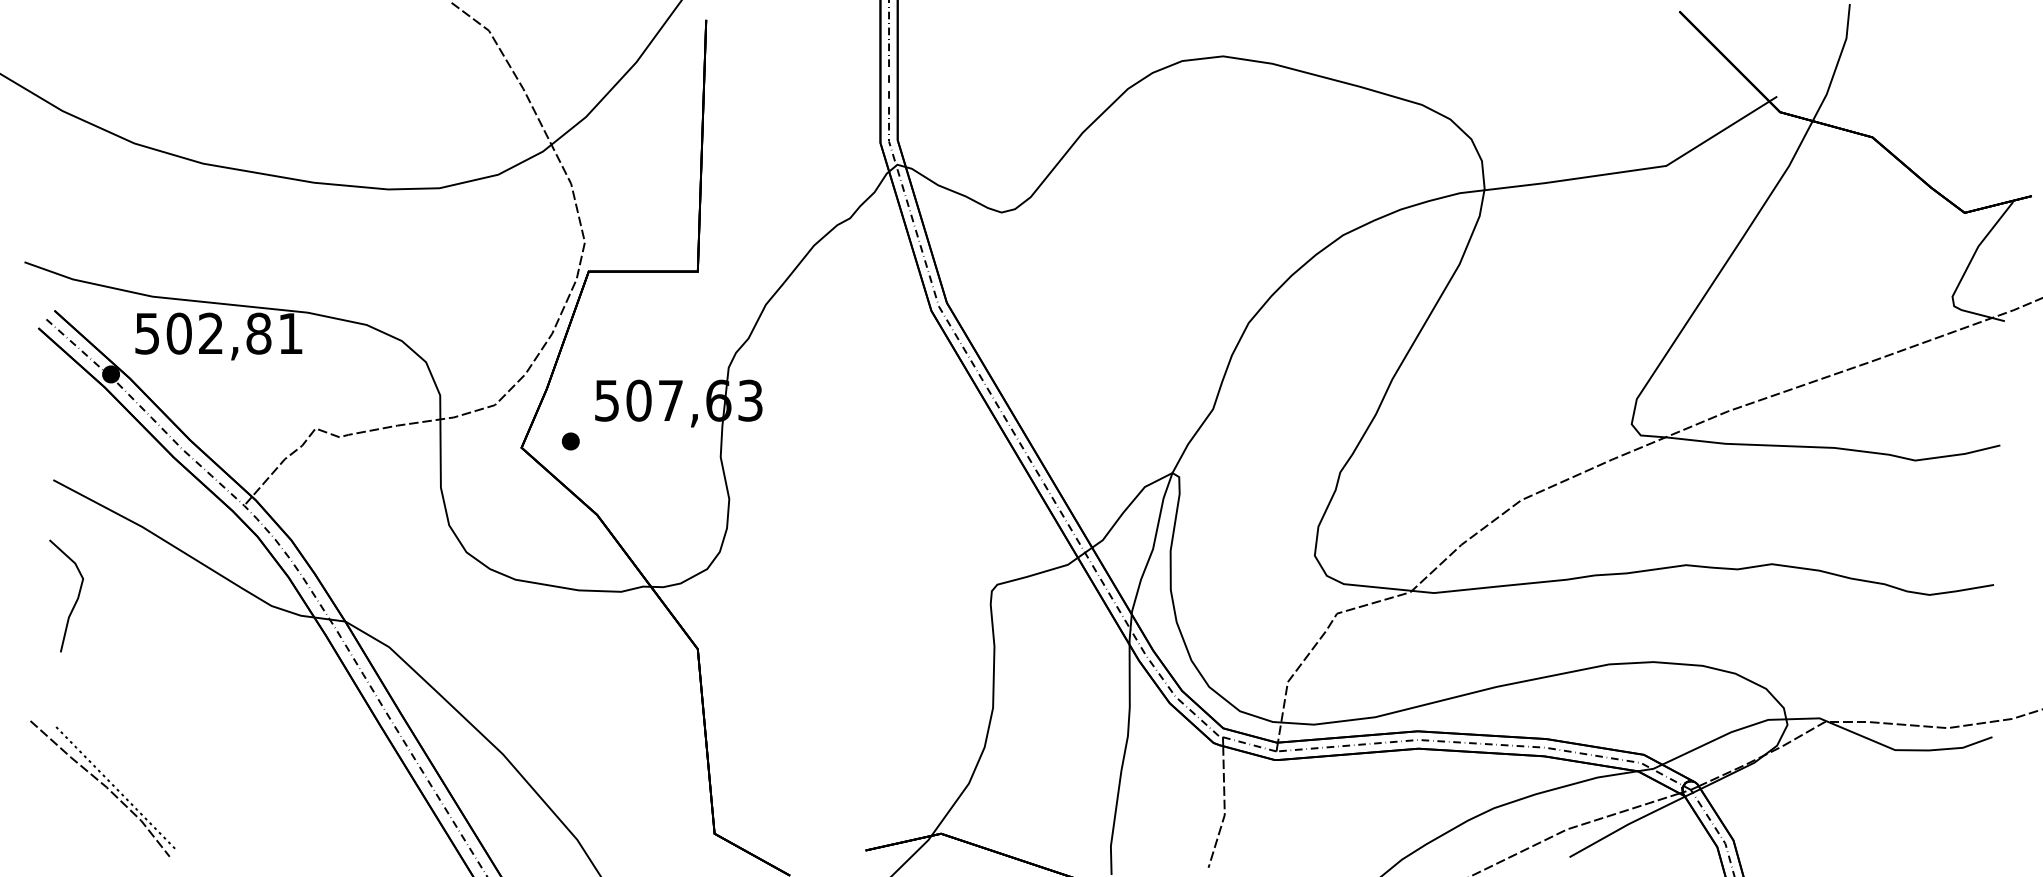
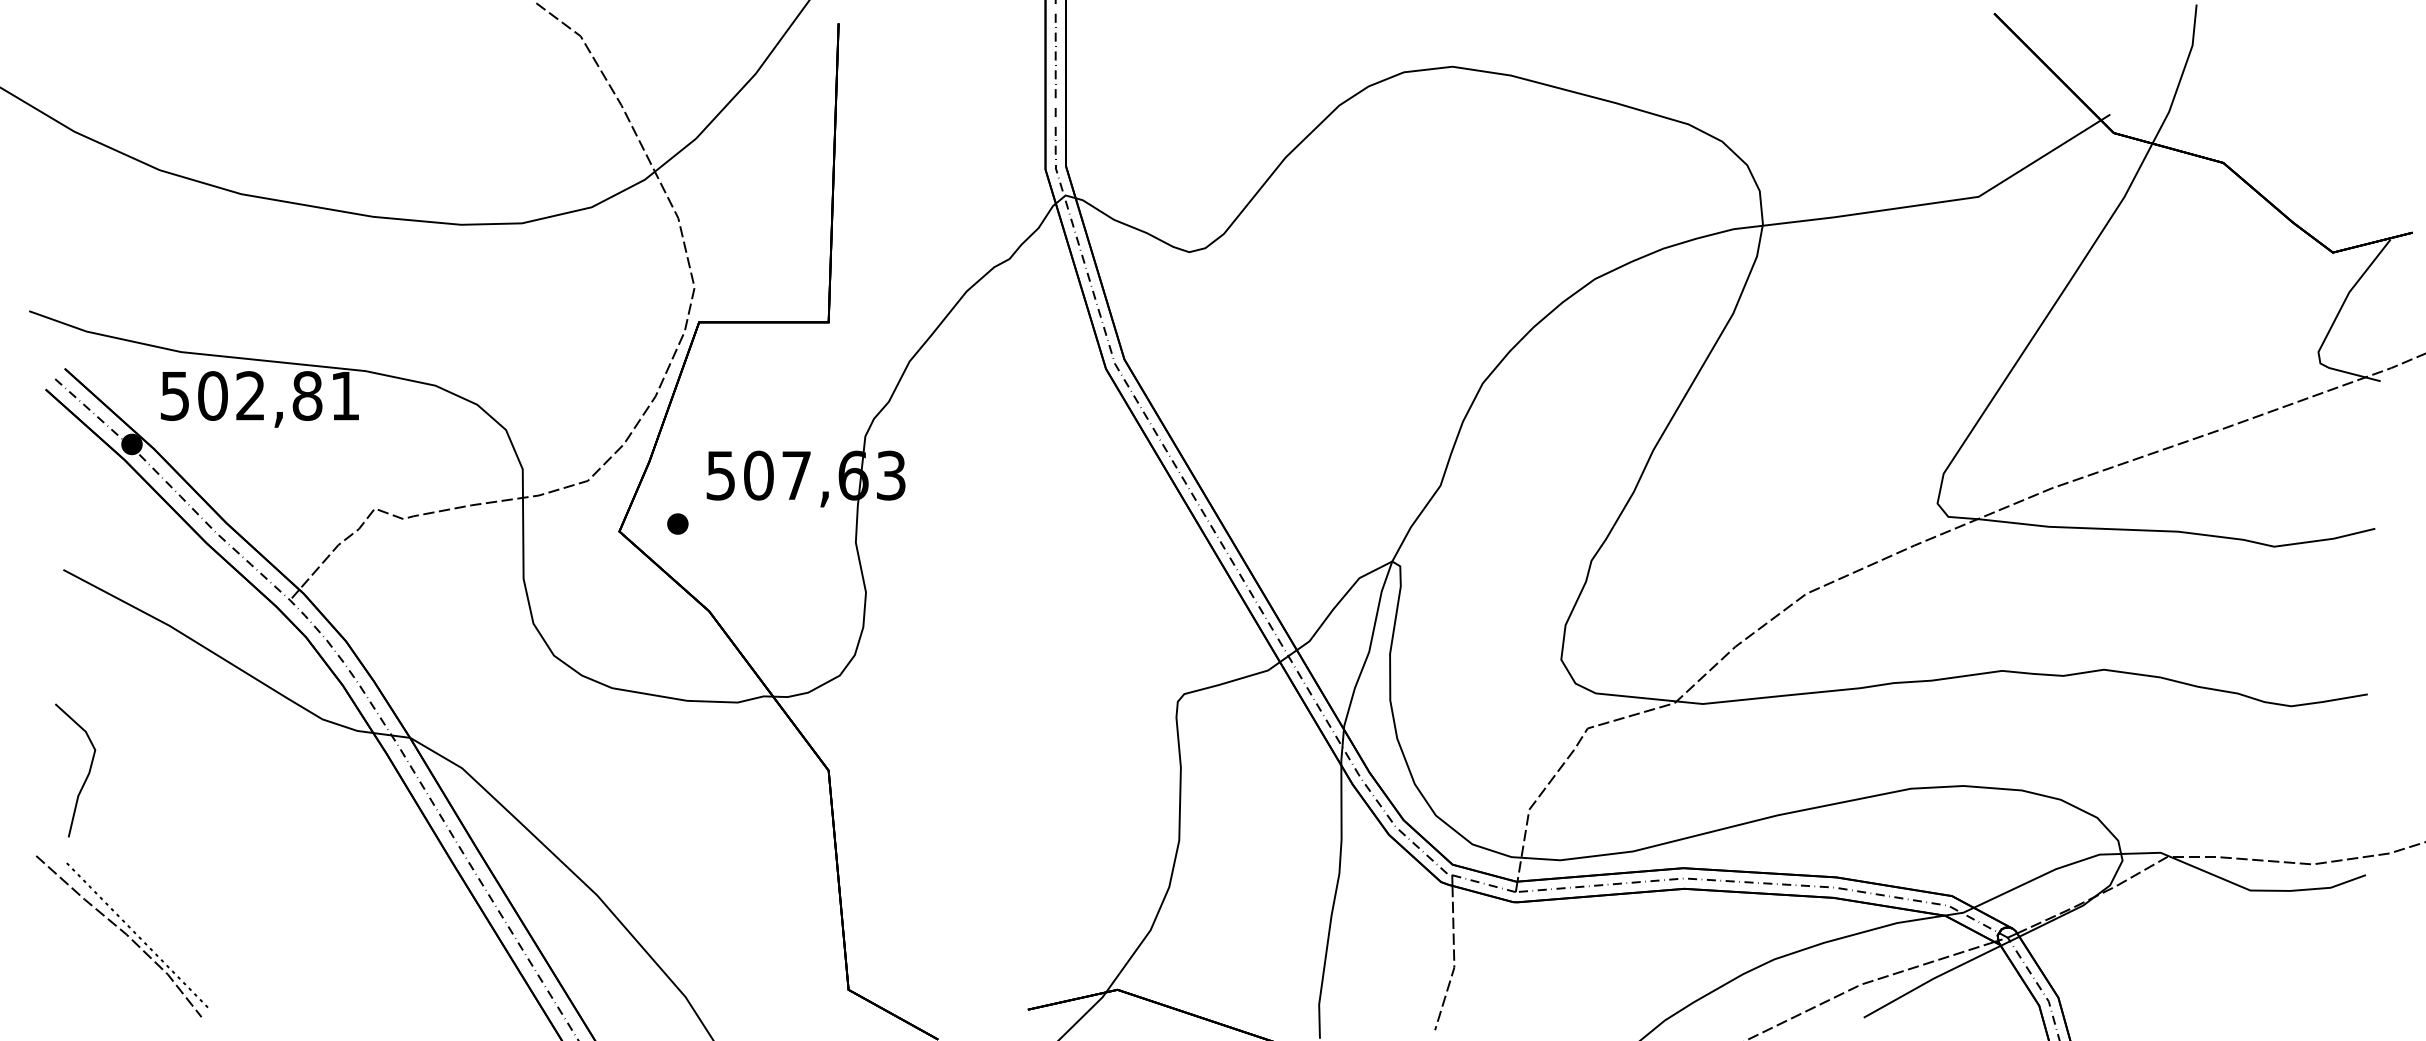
curve: (76, 599) -> (87, 774), moved

